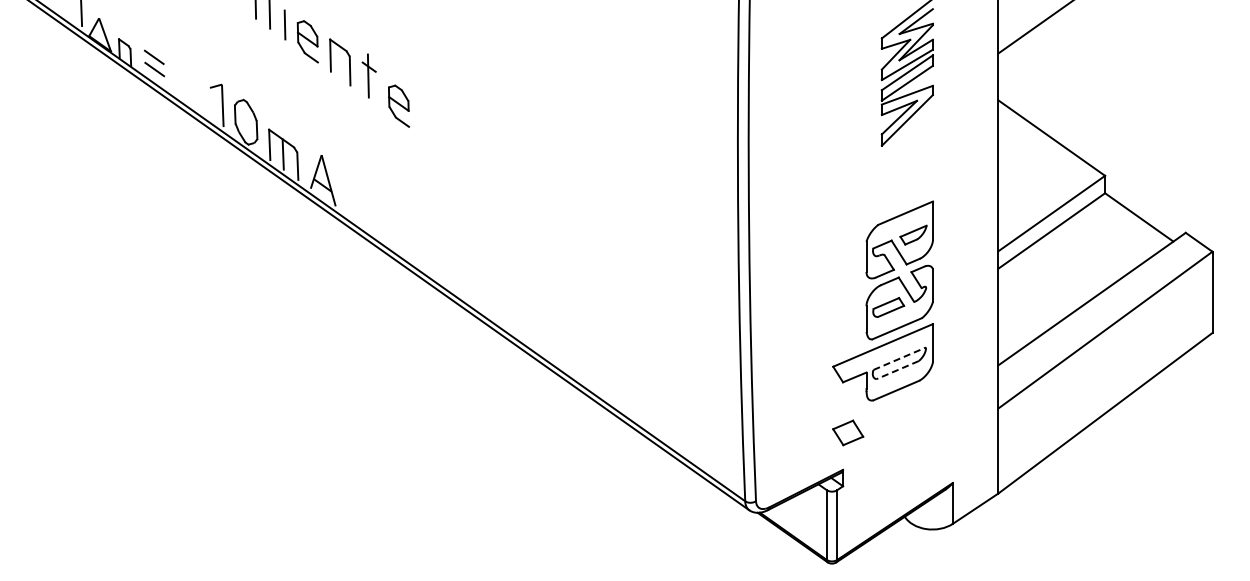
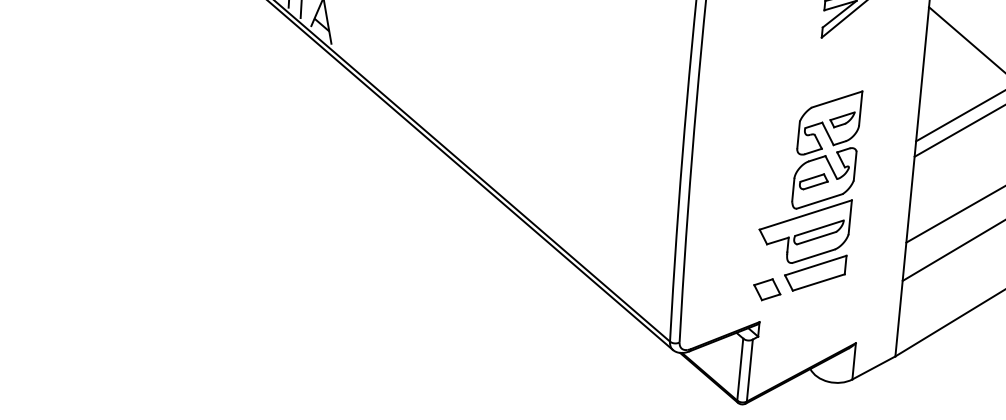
line: (899, 358) -> (819, 228), dashed -> solid
line: (897, 370) -> (816, 238), dashed -> solid
part: (899, 408) -> (814, 272), added

